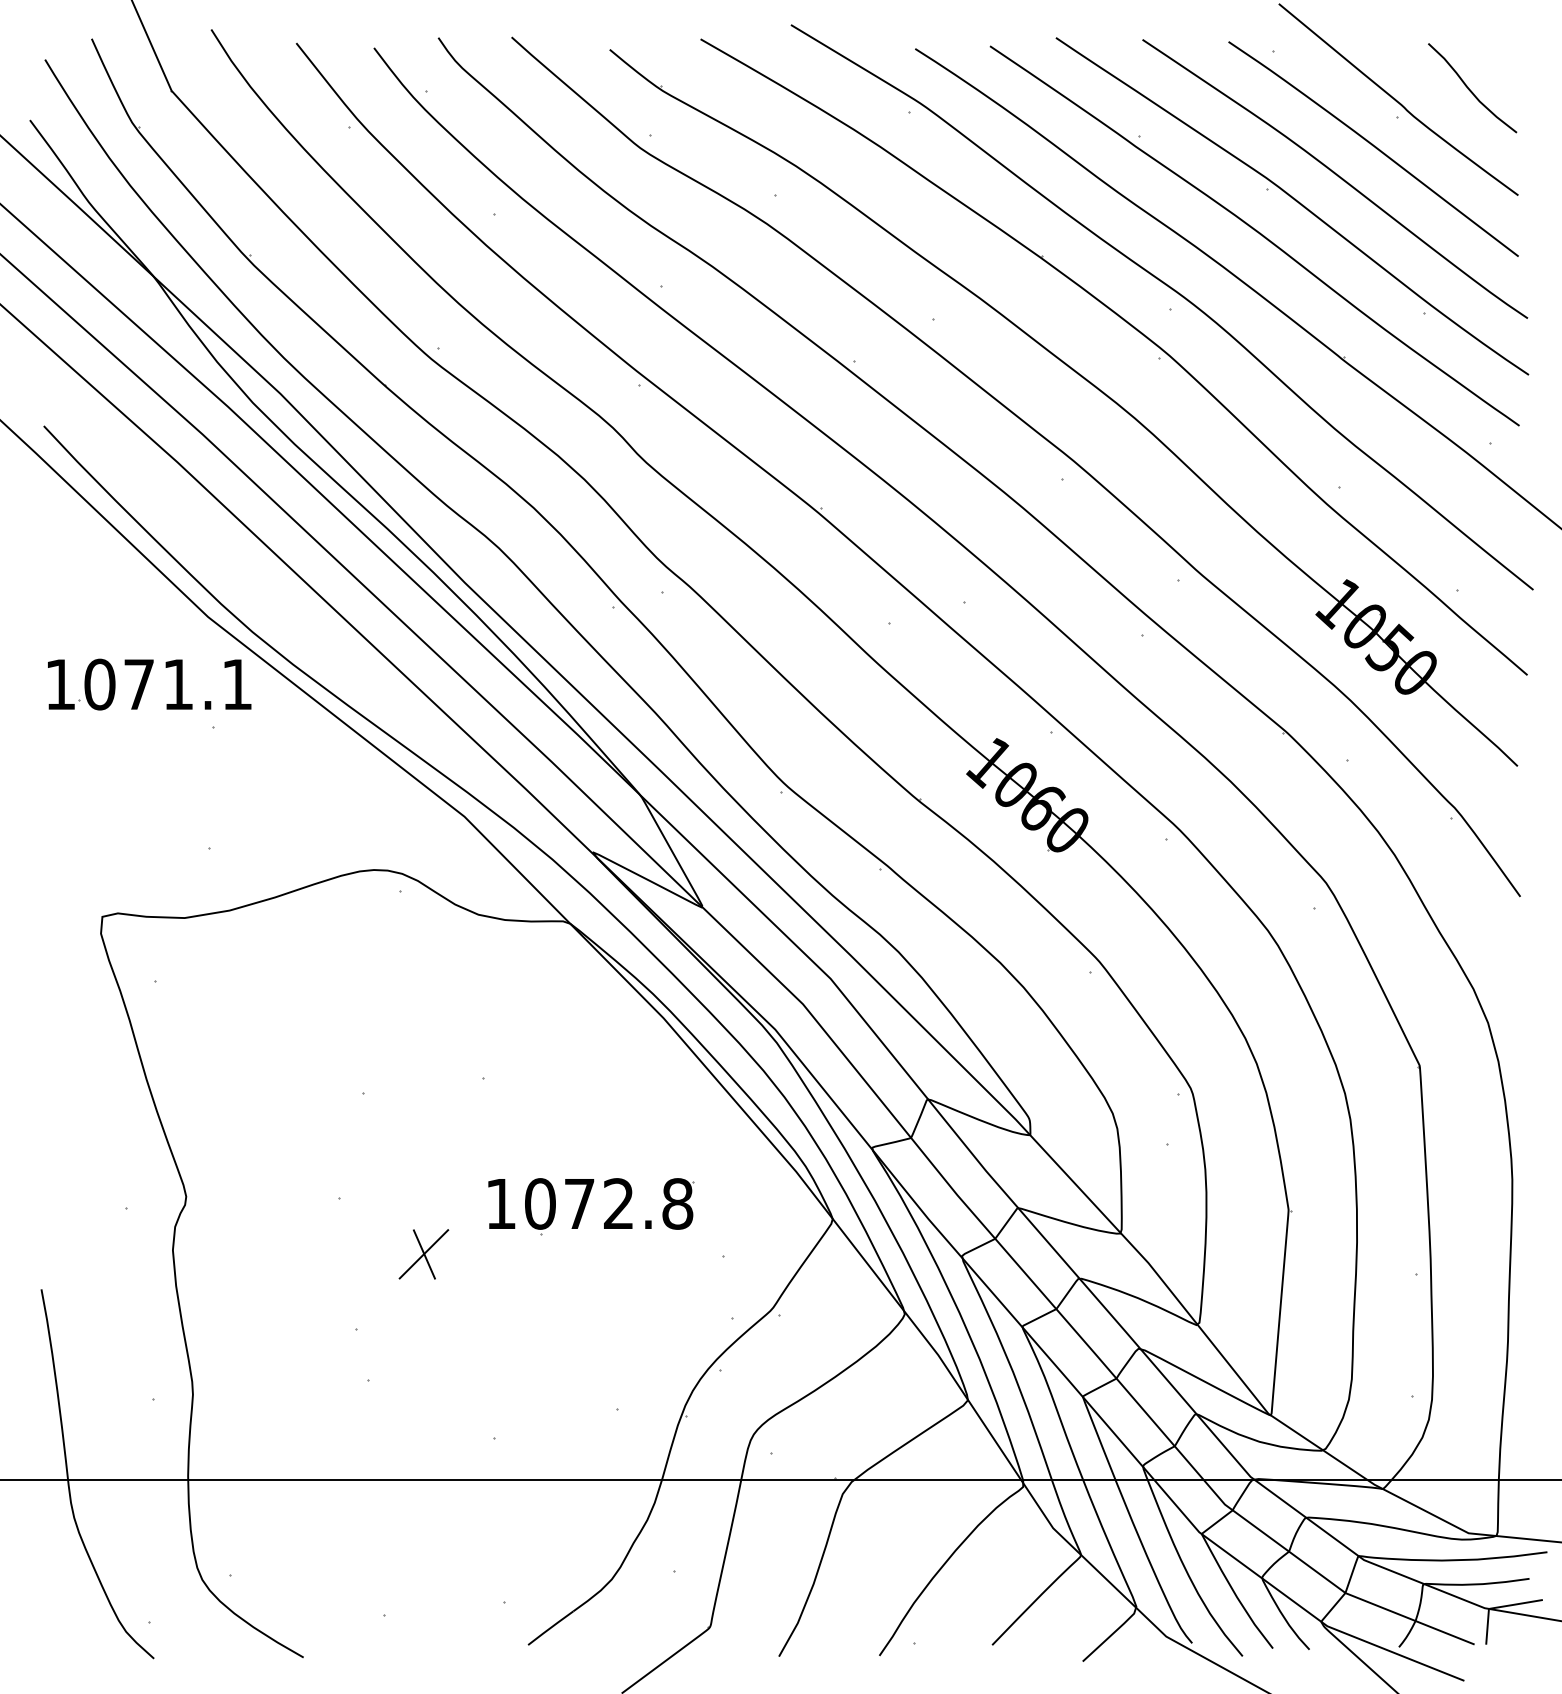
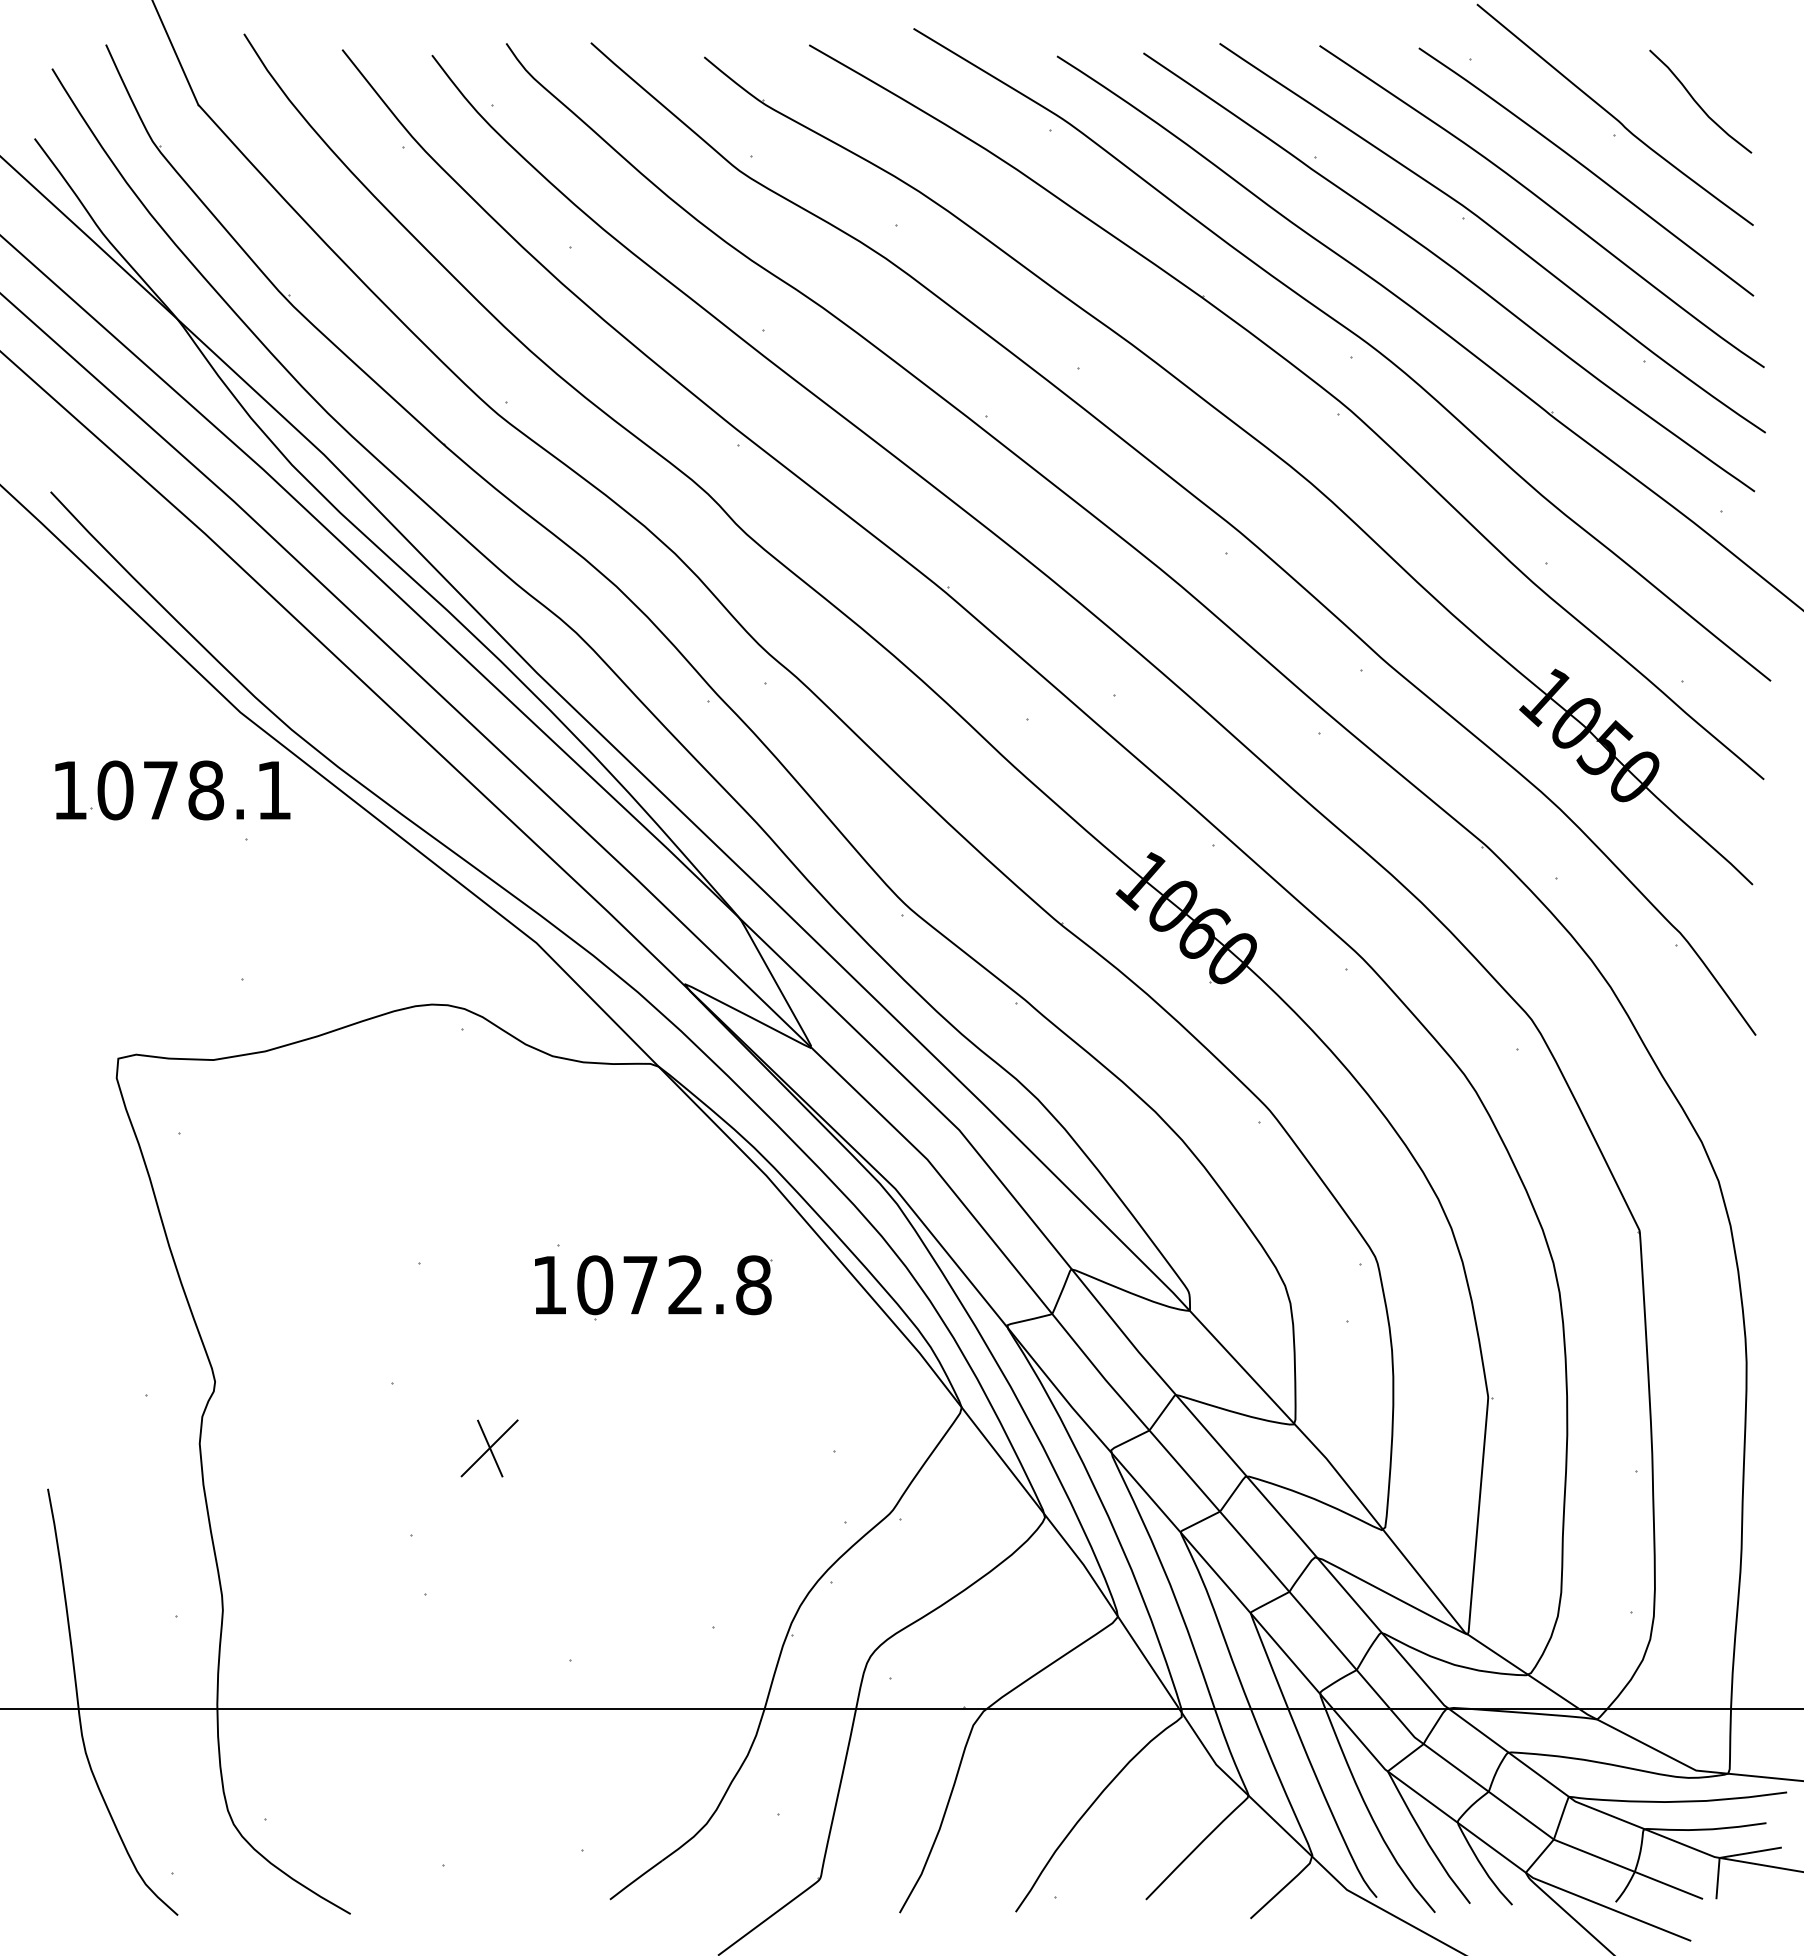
text: (178, 684) -> (206, 790), 1071.1 -> 1078.1
part: (590, 1205) -> (653, 1287), moved

